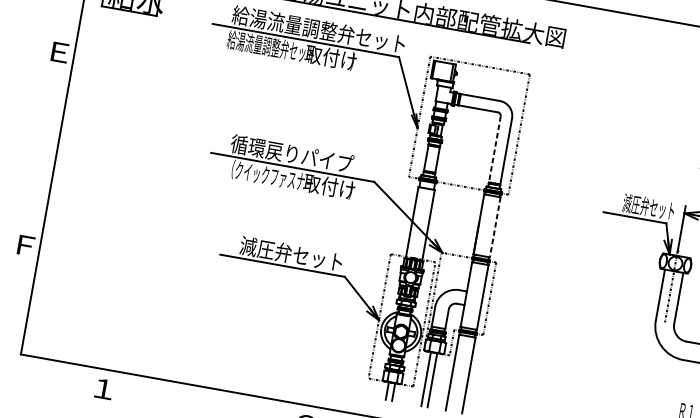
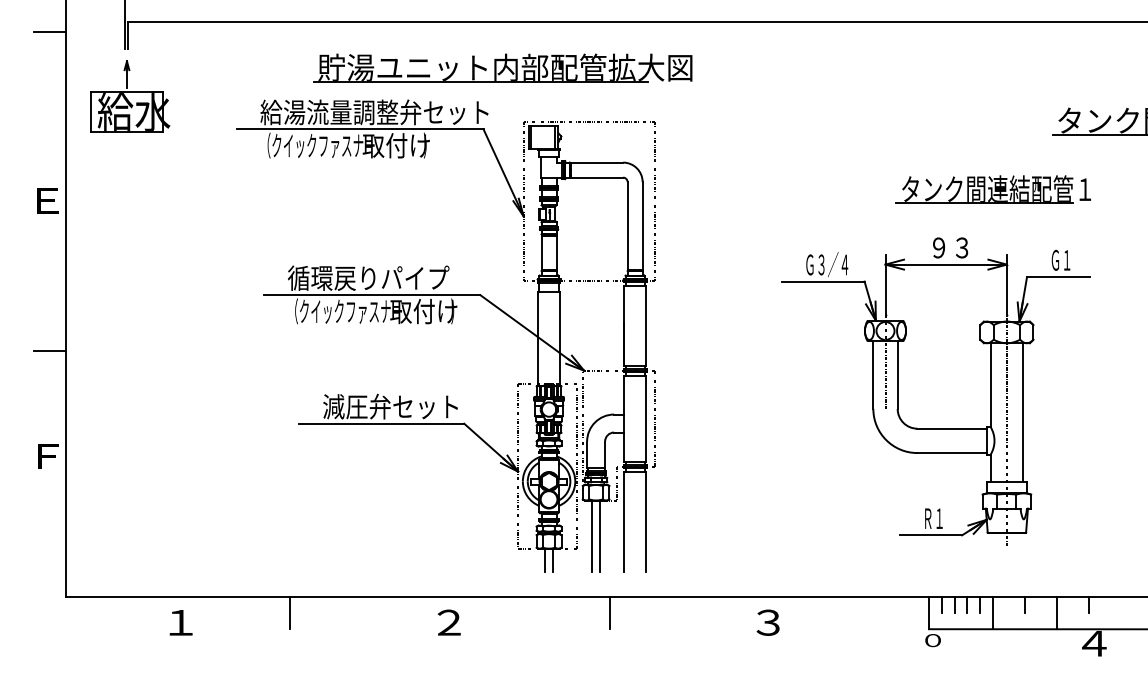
text: (271, 46) -> (317, 145), 給湯流量調整弁セット -> （クイックファスナー
line: (494, 149) -> (627, 225), dashed -> solid
line: (41, 166) -> (50, 351), added
text: (648, 206) -> (837, 264), 減圧弁セット -> Ｇ３／４
line: (494, 227) -> (645, 325), dashed -> solid
line: (188, 396) -> (290, 613), added

